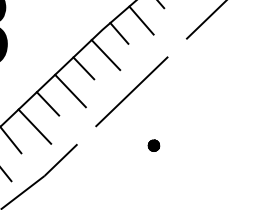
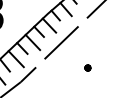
part: (153, 144) -> (87, 67), moved

